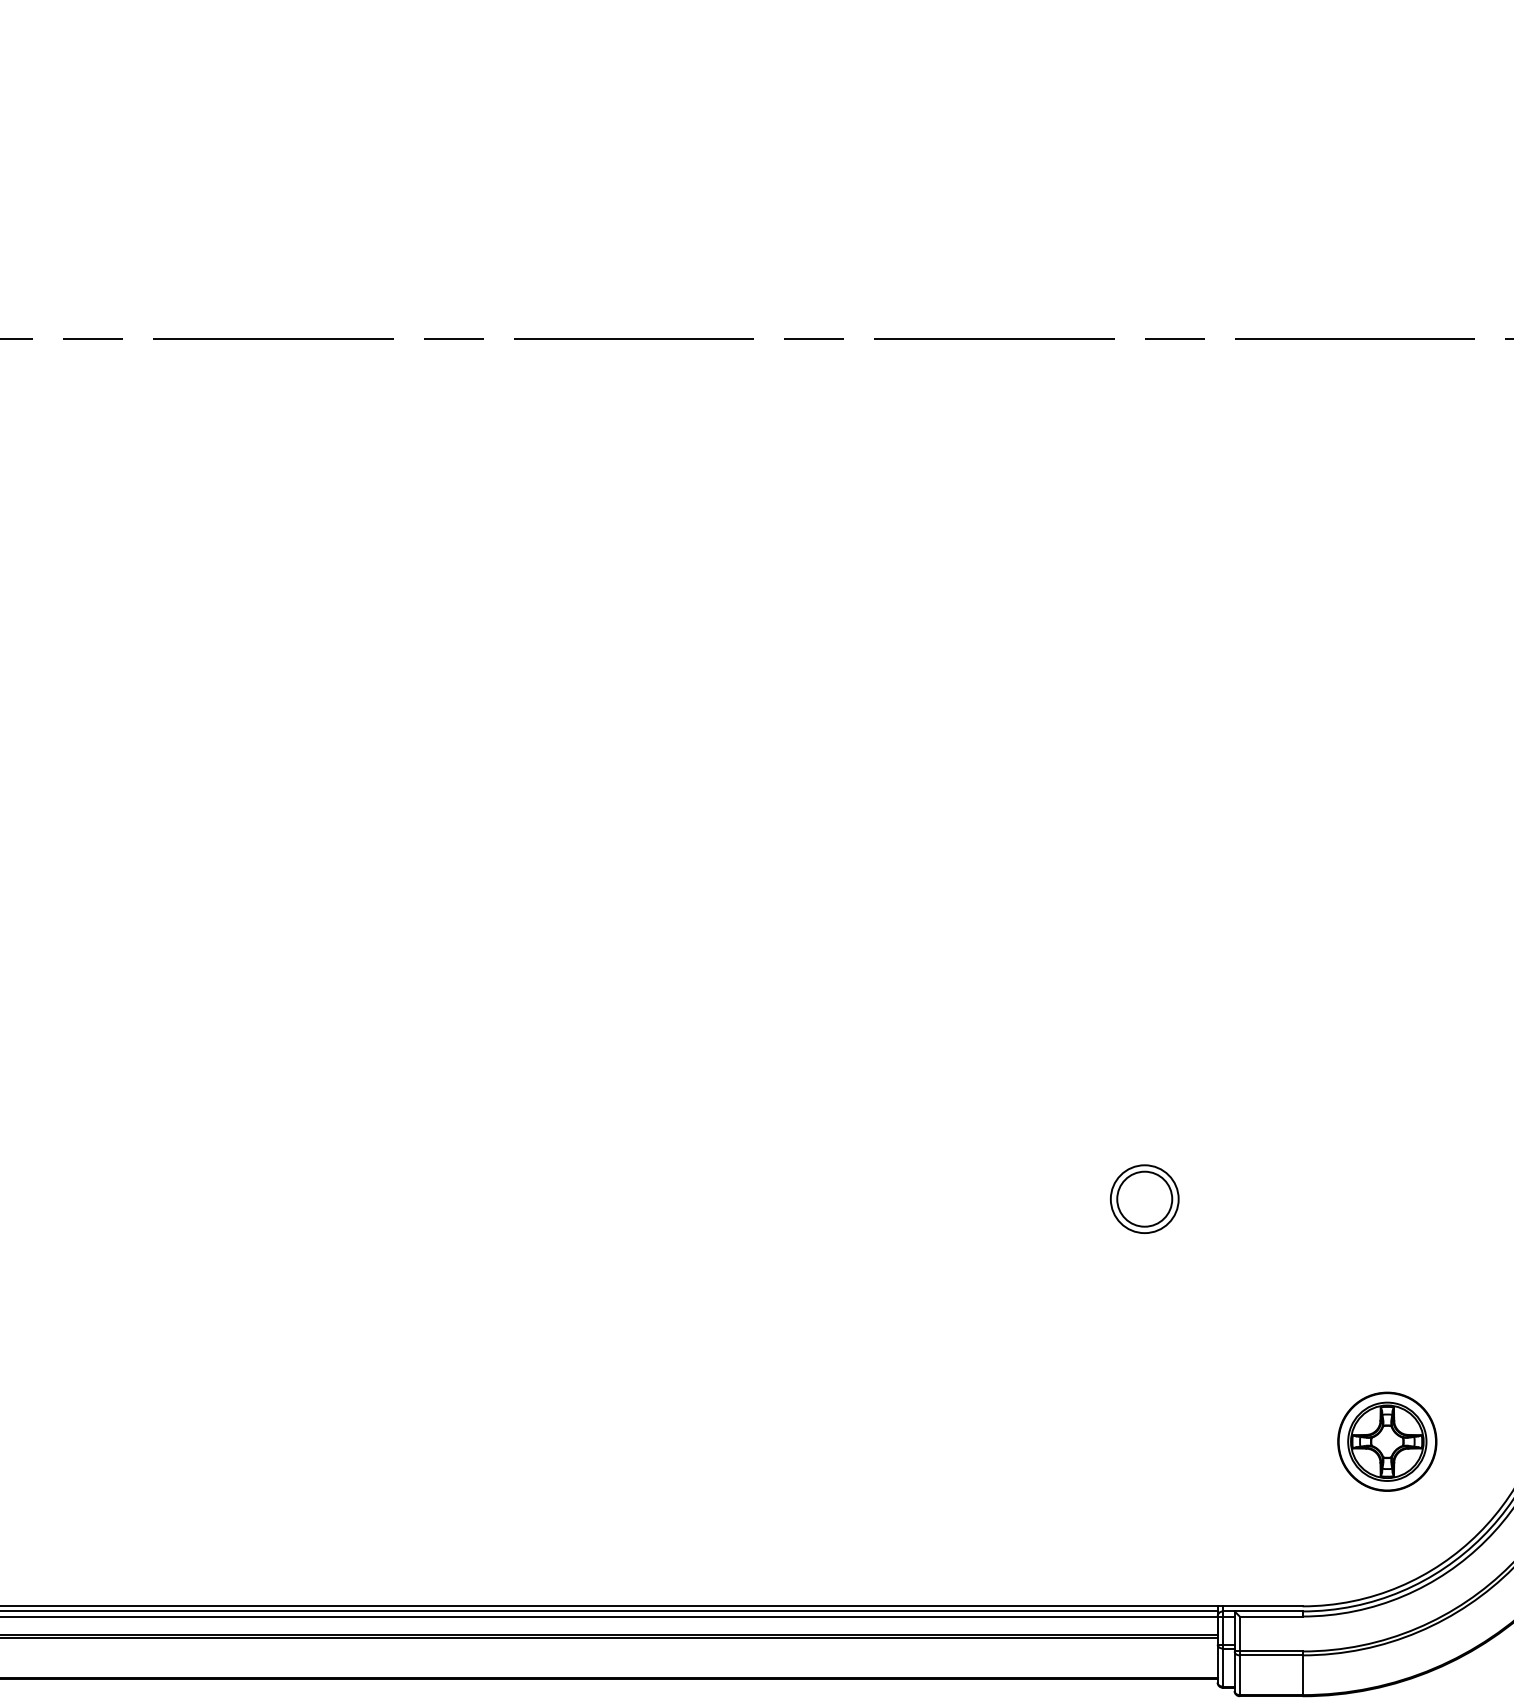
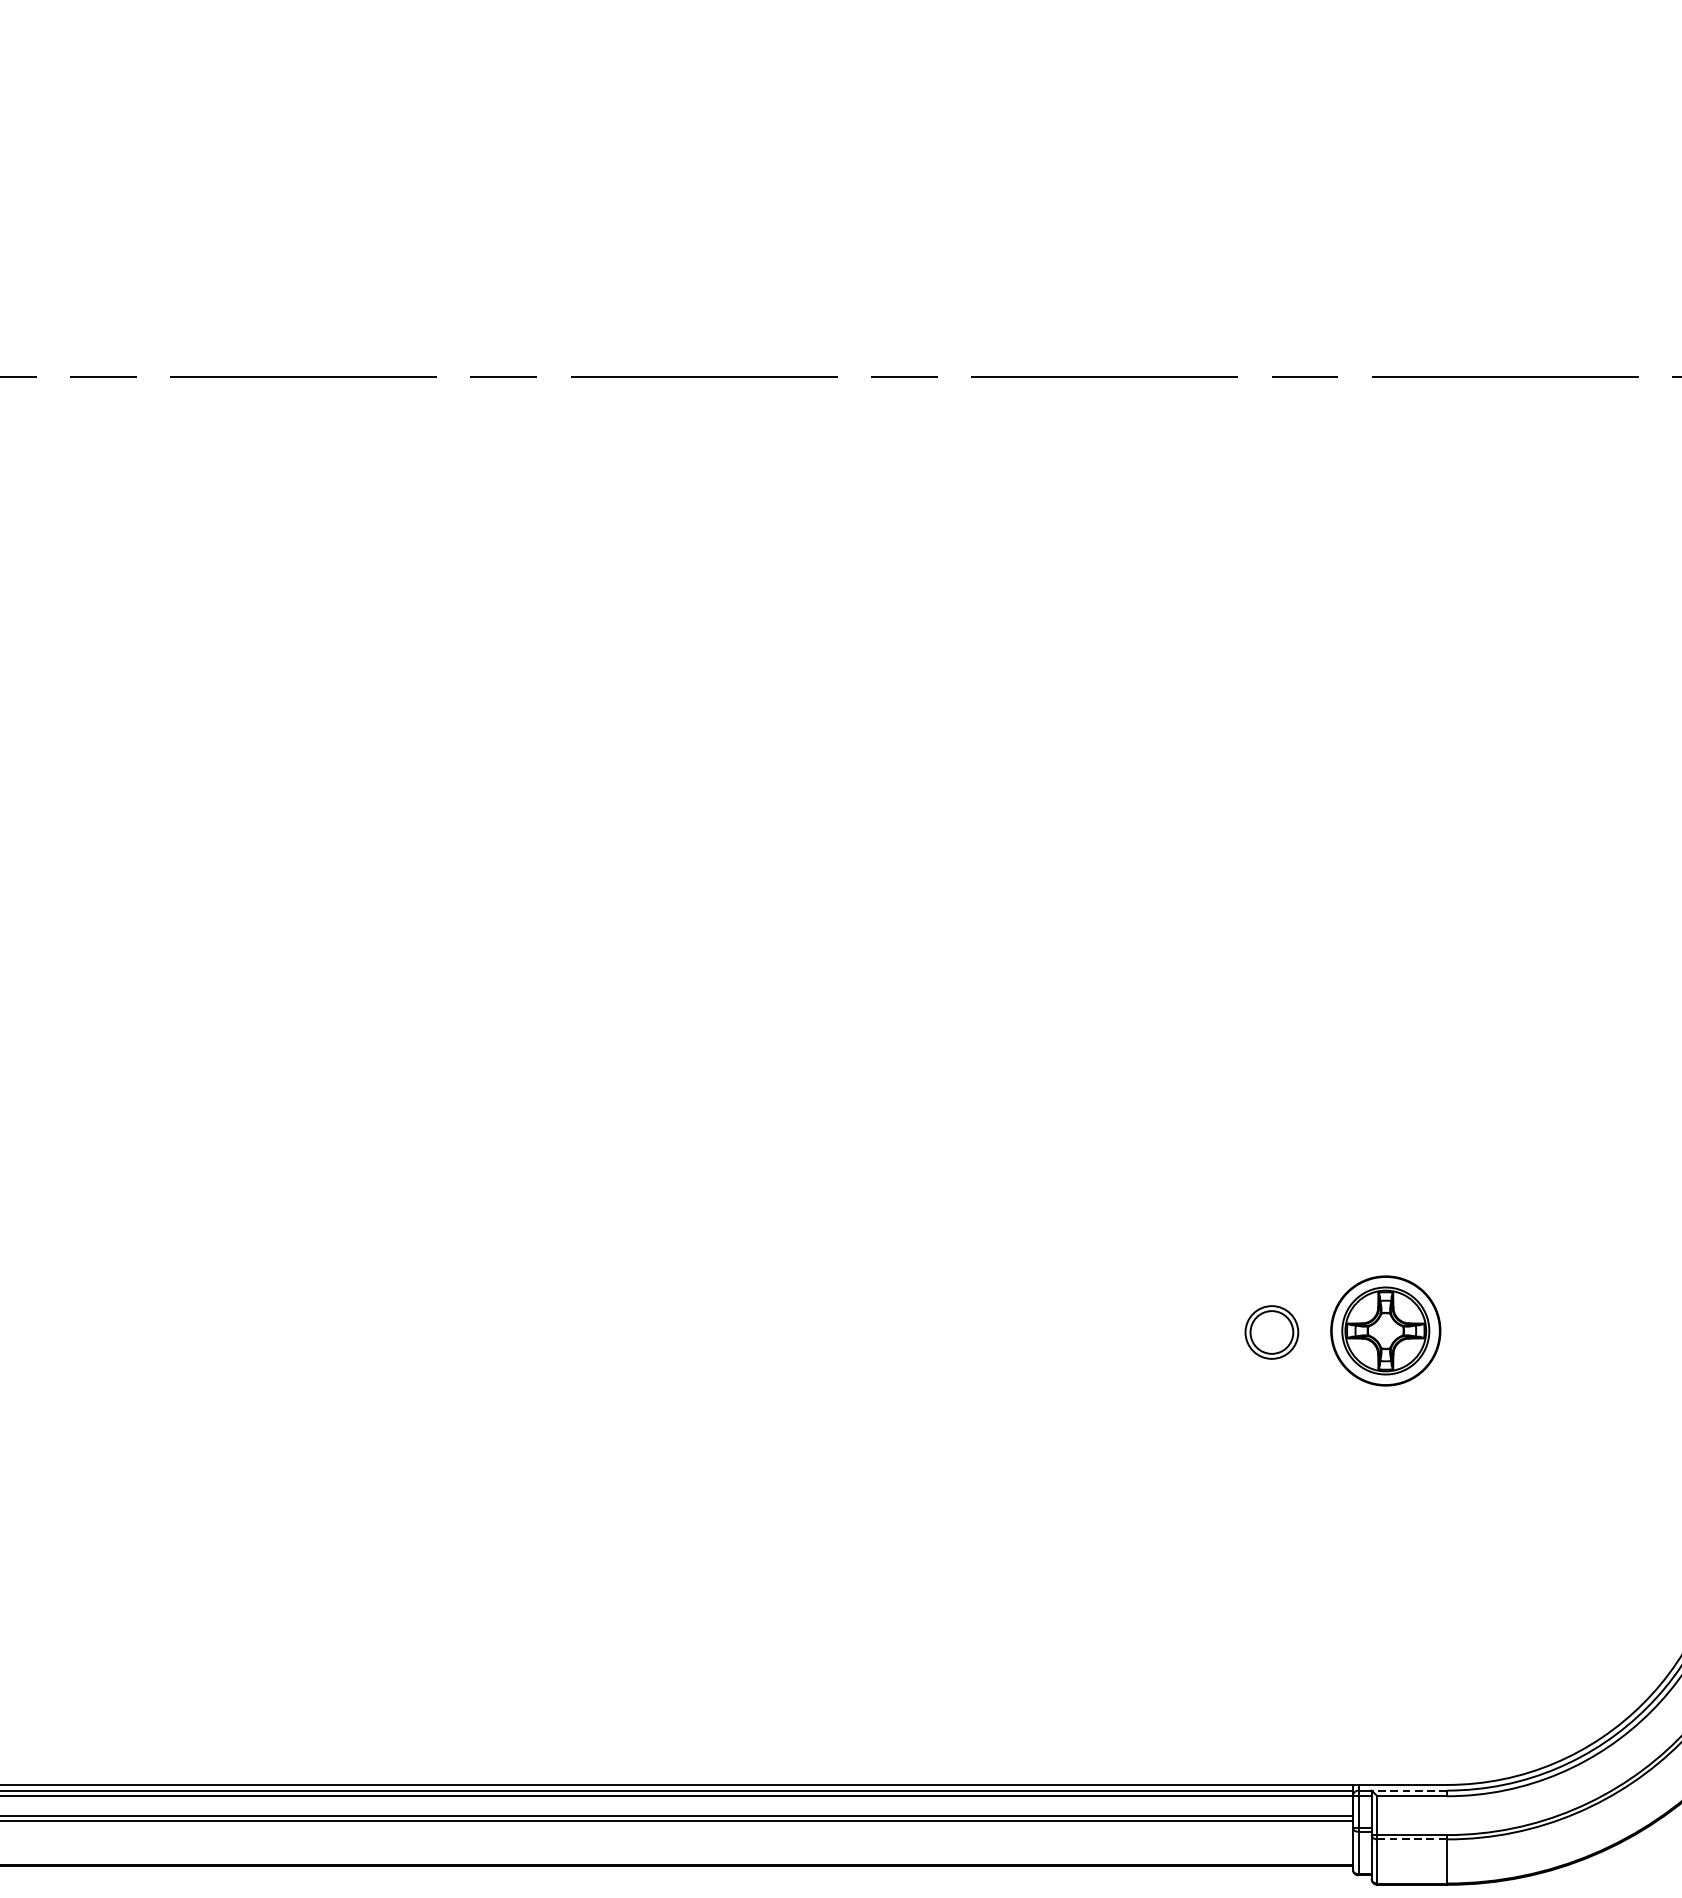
part: (1144, 1198) -> (1271, 1331), size x0.7
part: (1387, 1441) -> (1385, 1330), moved
line: (1268, 1611) -> (1409, 1790), solid -> dashed
line: (1271, 1655) -> (1412, 1839), solid -> dashed

